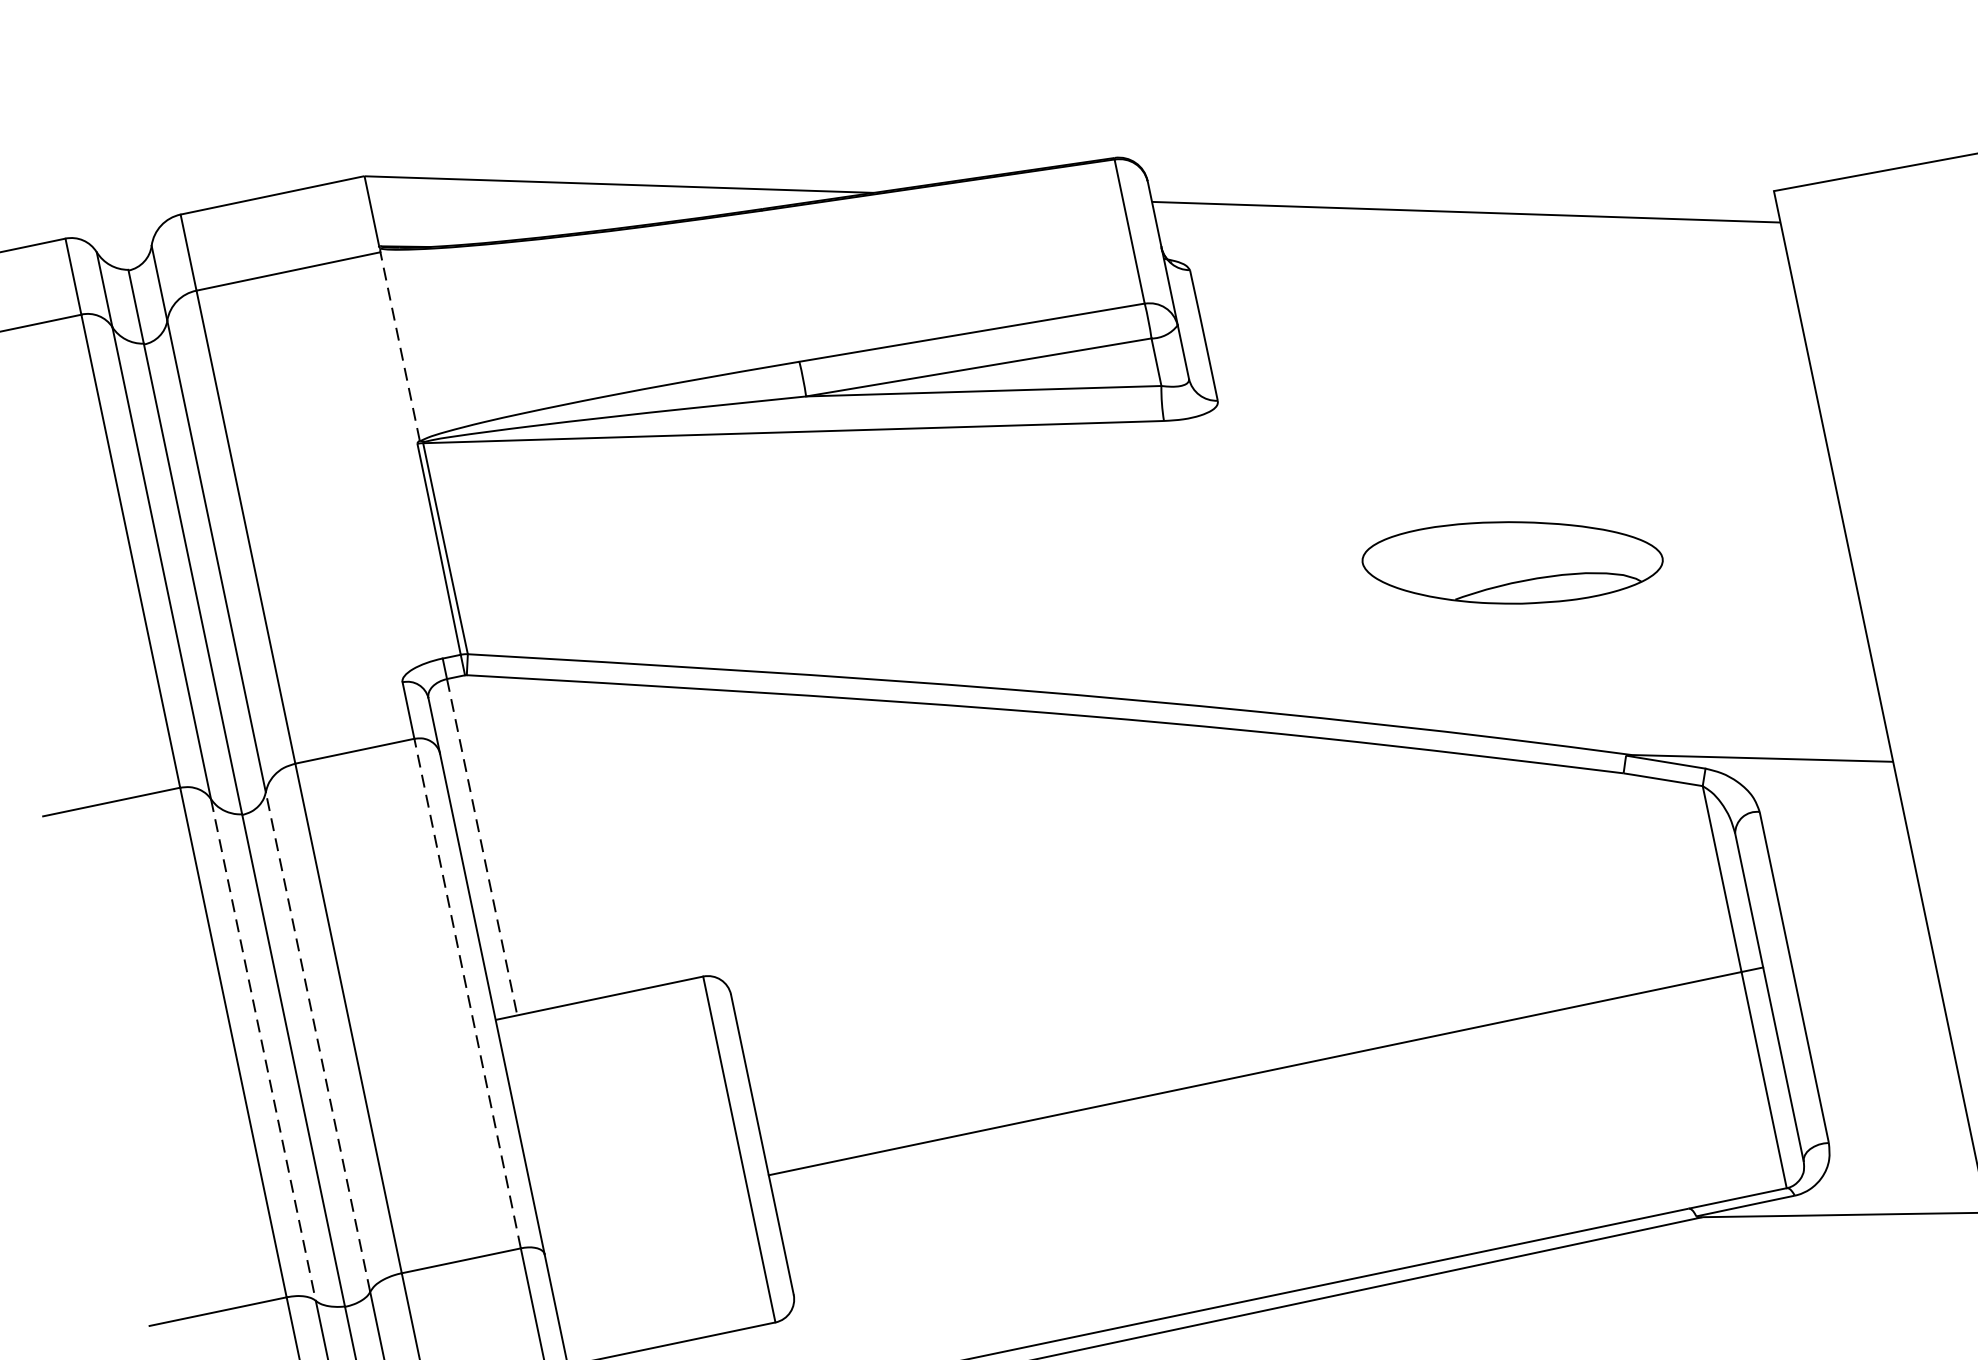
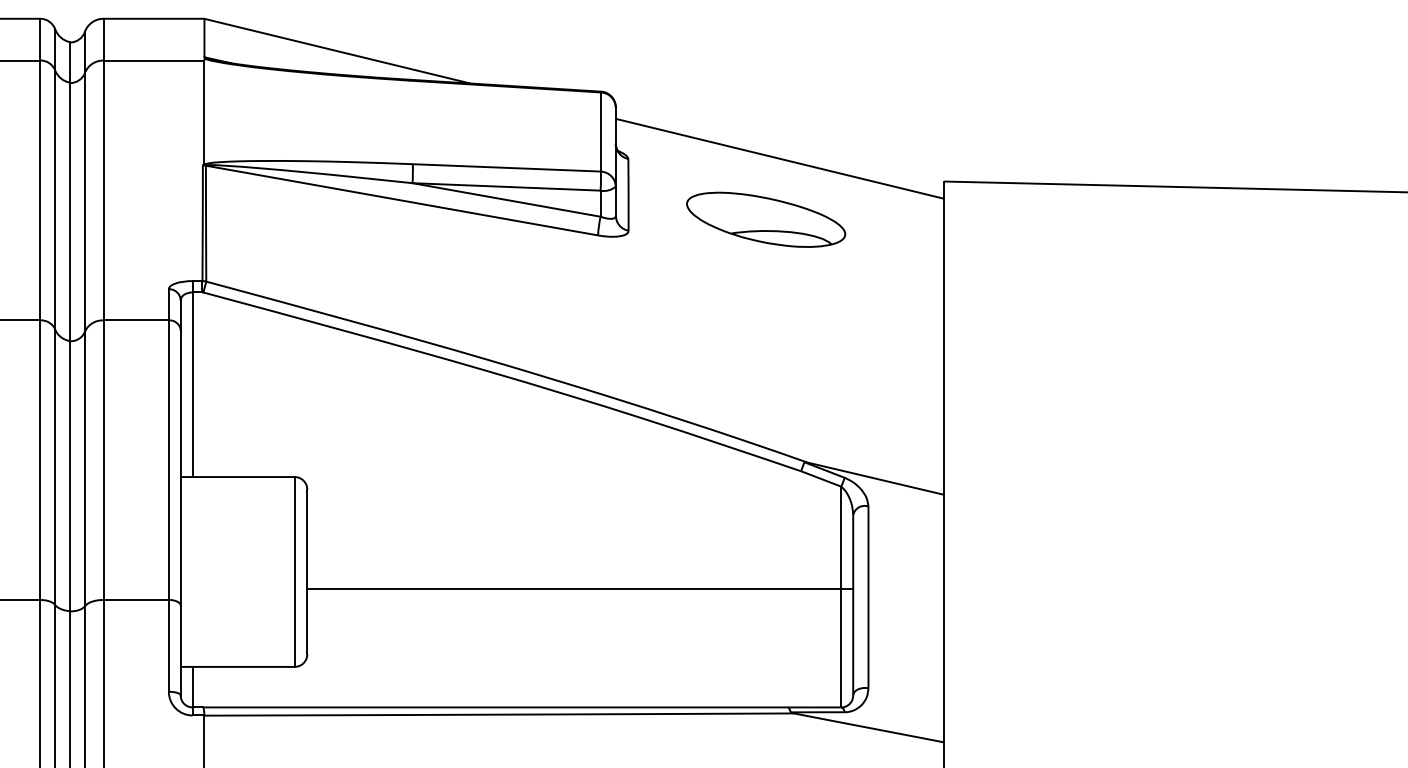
line: (400, 346) -> (204, 112), dashed -> solid
part: (1513, 561) -> (766, 219), moved
line: (482, 848) -> (192, 385), dashed -> solid
line: (467, 994) -> (168, 460), dashed -> solid
line: (317, 1040) -> (84, 468), dashed -> solid
line: (263, 1050) -> (55, 467), dashed -> solid

